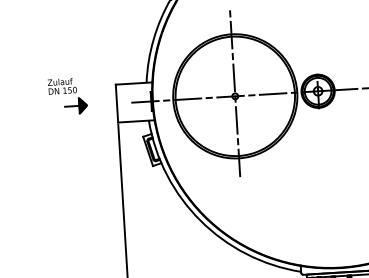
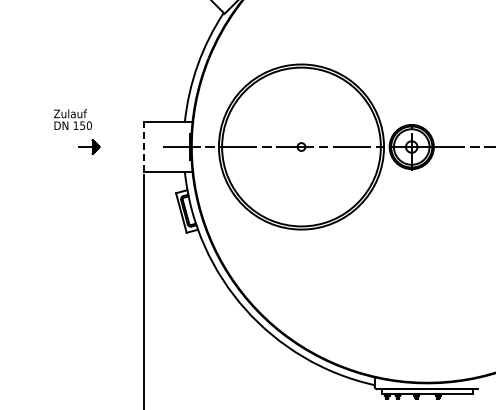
line: (235, 92) -> (301, 142), removed
line: (116, 103) -> (143, 146), solid -> dashed
part: (76, 105) -> (89, 146), size x0.7

